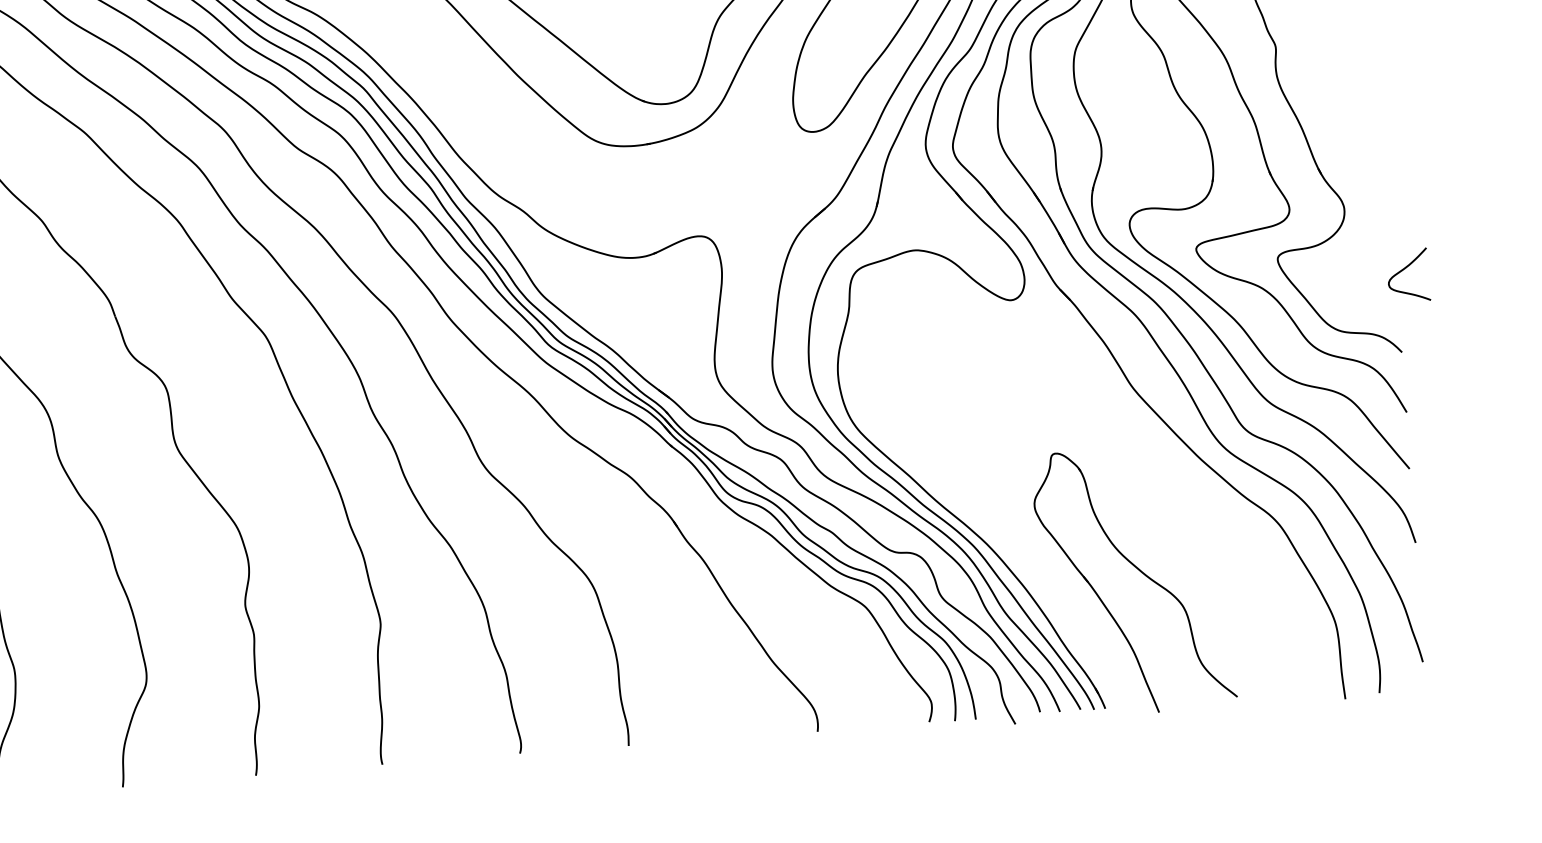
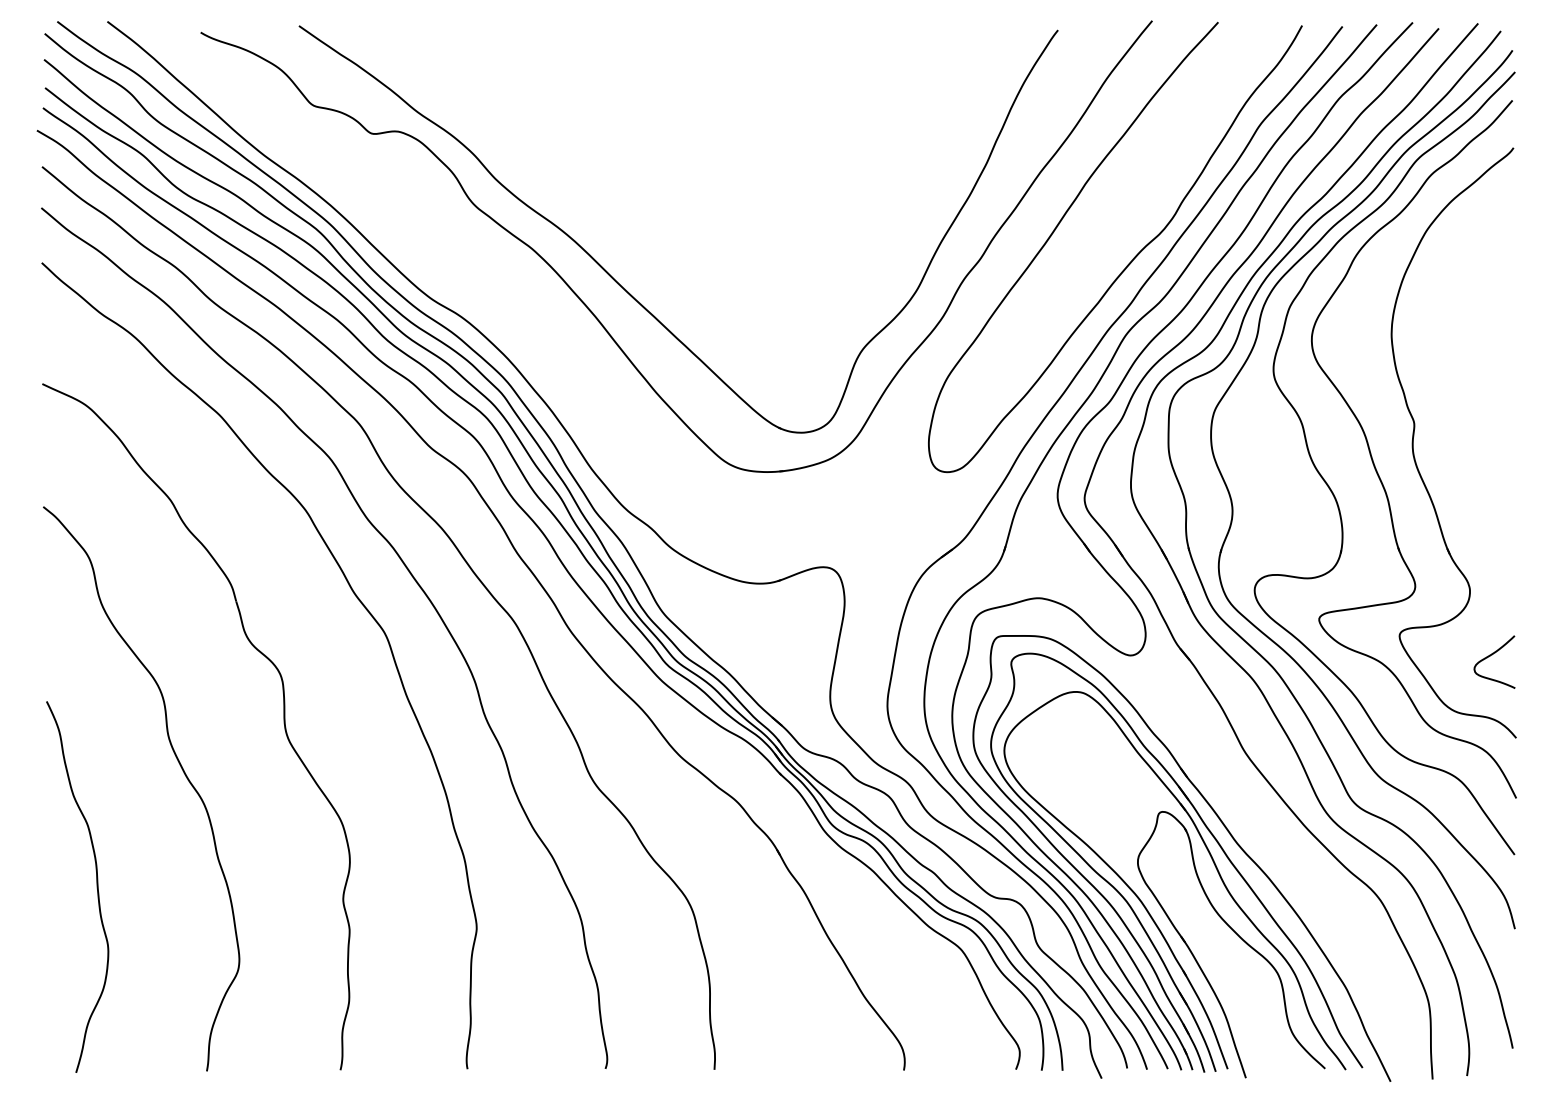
curve: (1405, 269) -> (1492, 655), moved
part: (1100, 485) -> (1205, 847), added

